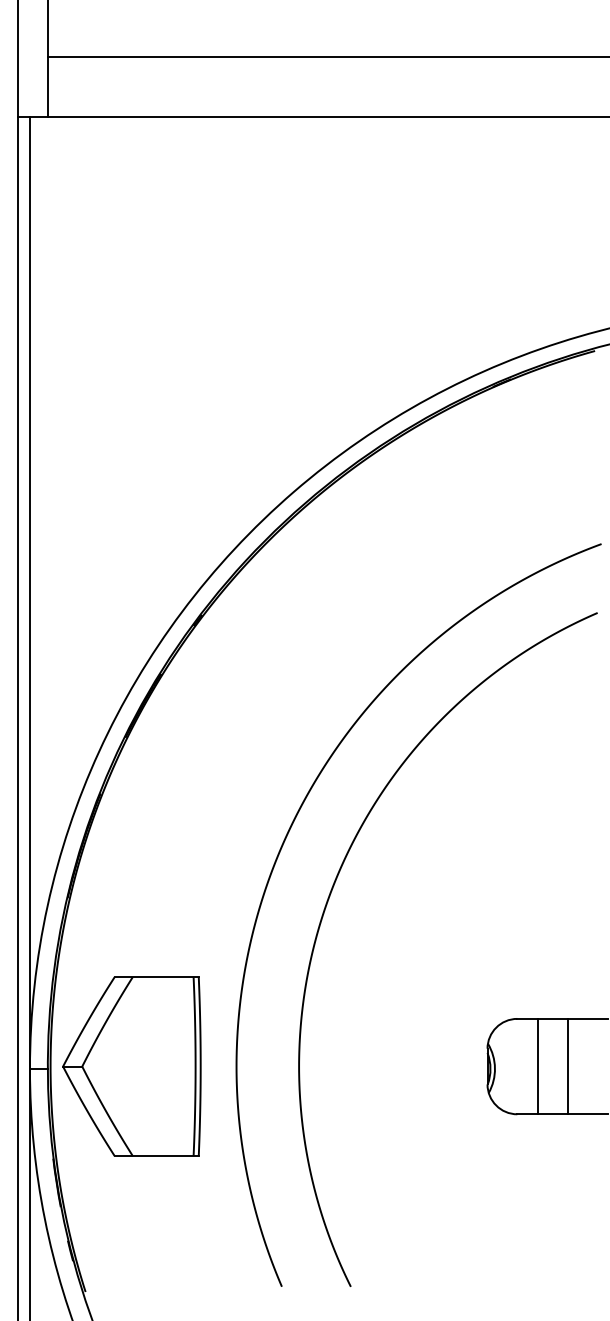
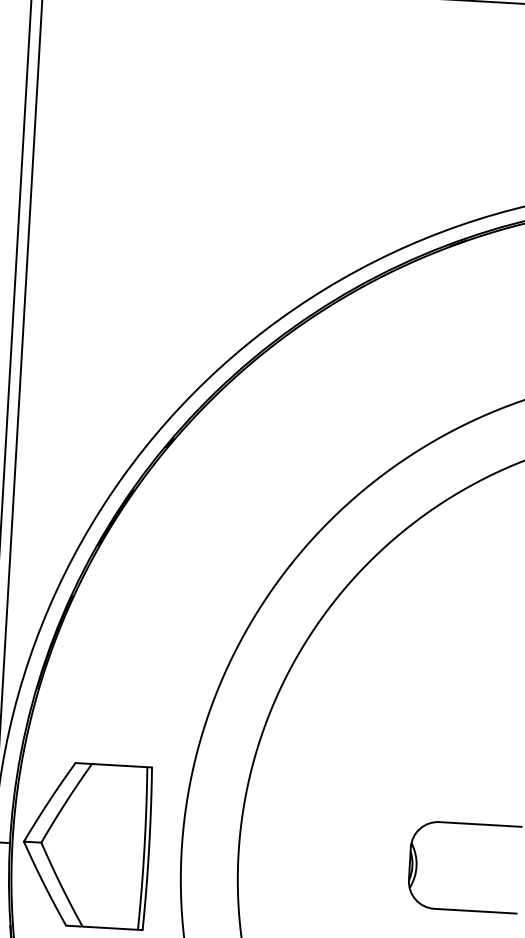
line: (538, 1066) -> (456, 866), removed
line: (568, 1066) -> (483, 868), removed

